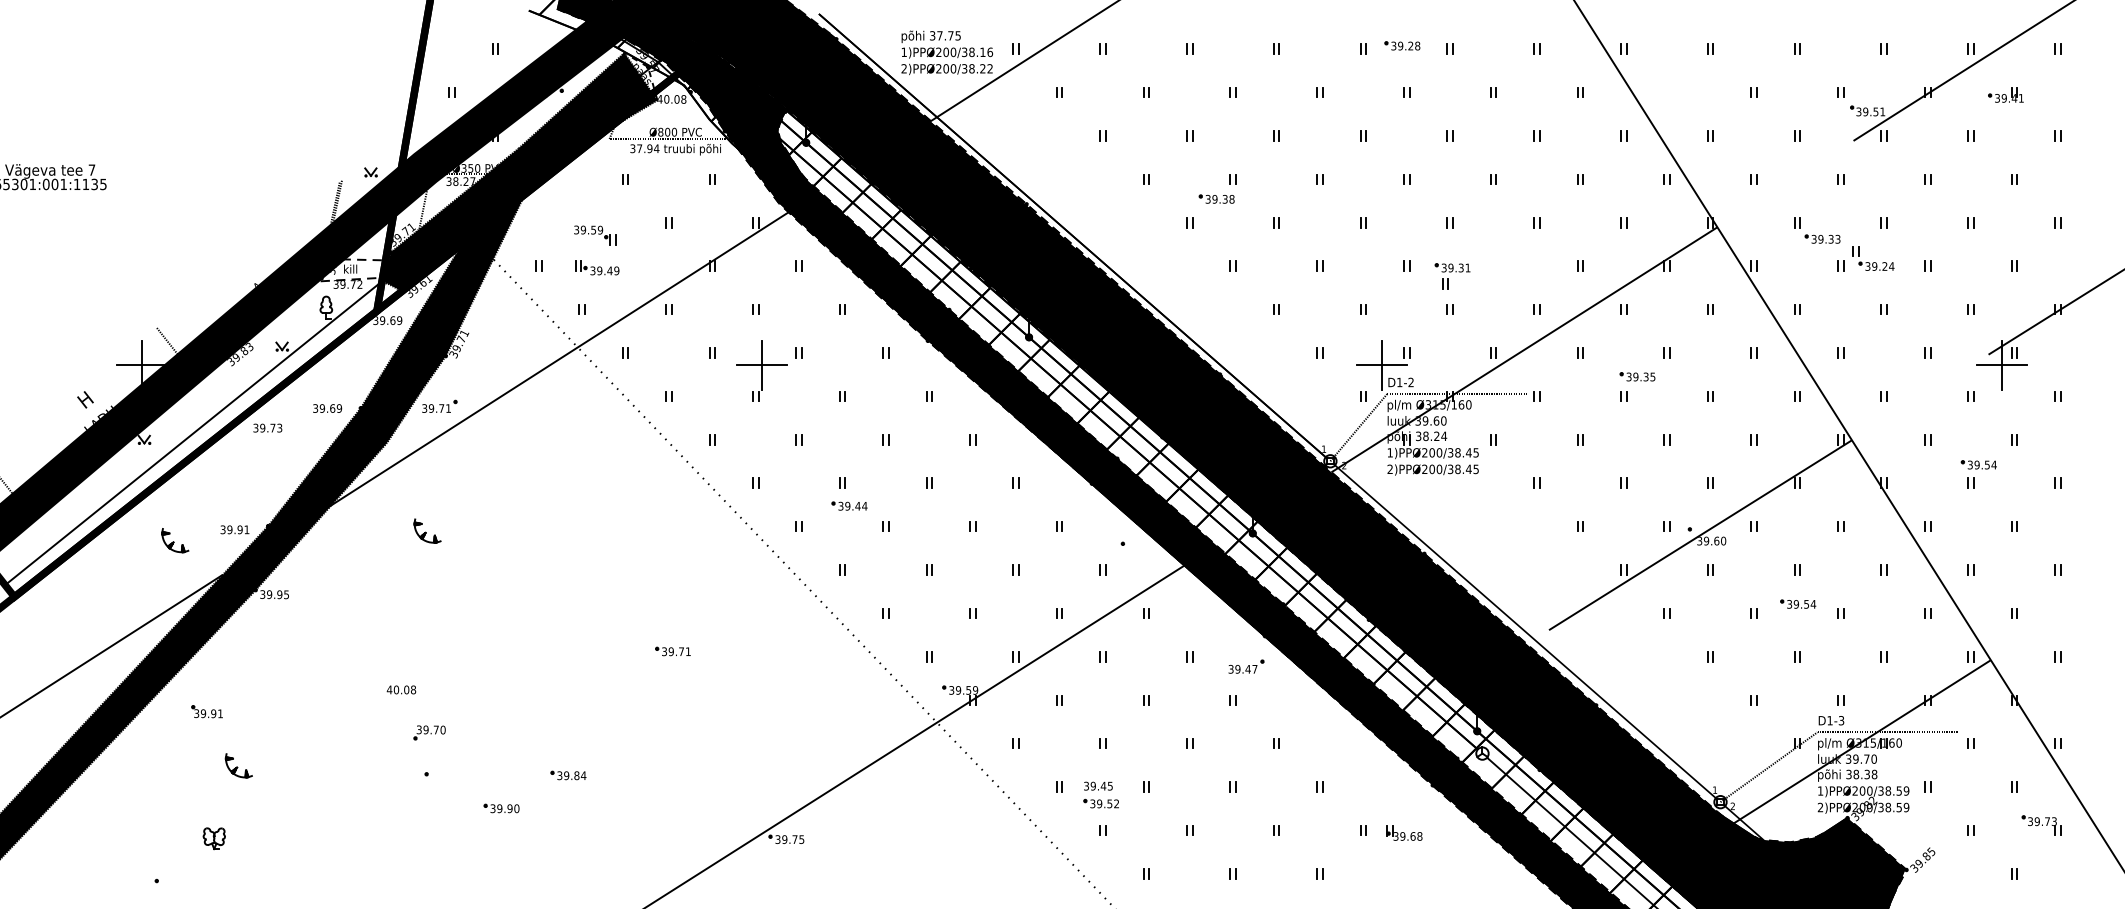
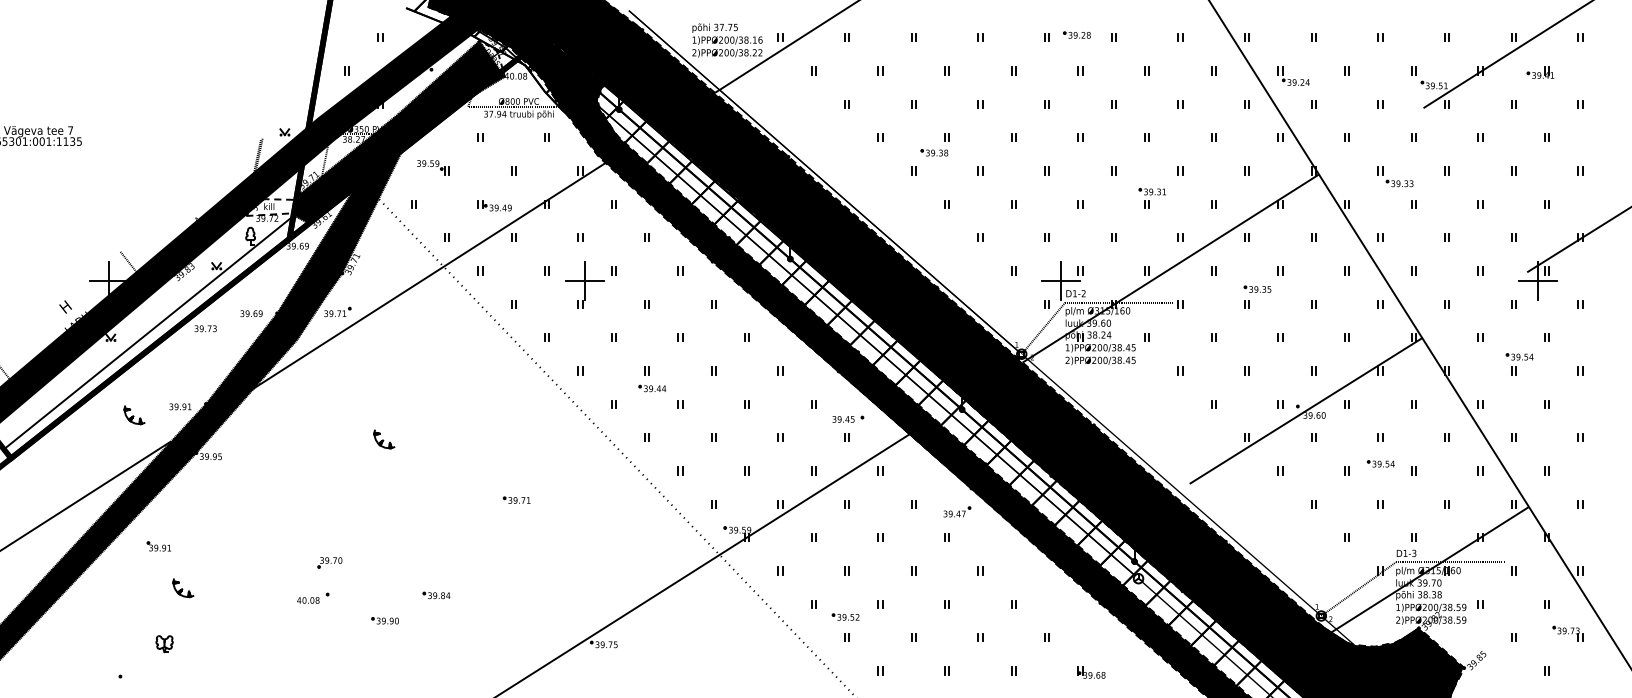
part: (595, 235) -> (433, 167), moved
part: (1873, 258) -> (1293, 76), moved
part: (597, 267) -> (494, 205), moved
part: (1452, 276) -> (1152, 198), moved
part: (427, 530) -> (384, 438), moved
text: (401, 689) -> (308, 600), moved
text: (1098, 785) -> (843, 418), moved
part: (1404, 832) -> (1091, 672), moved

